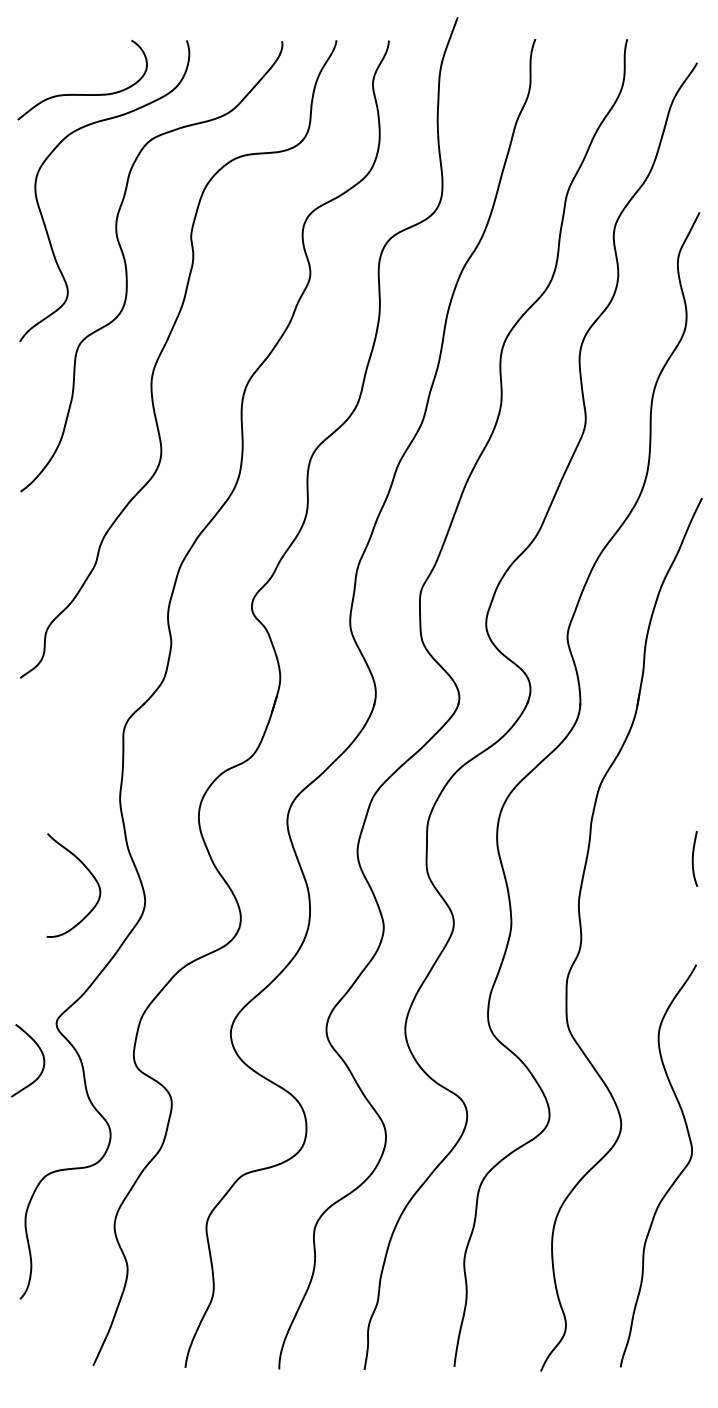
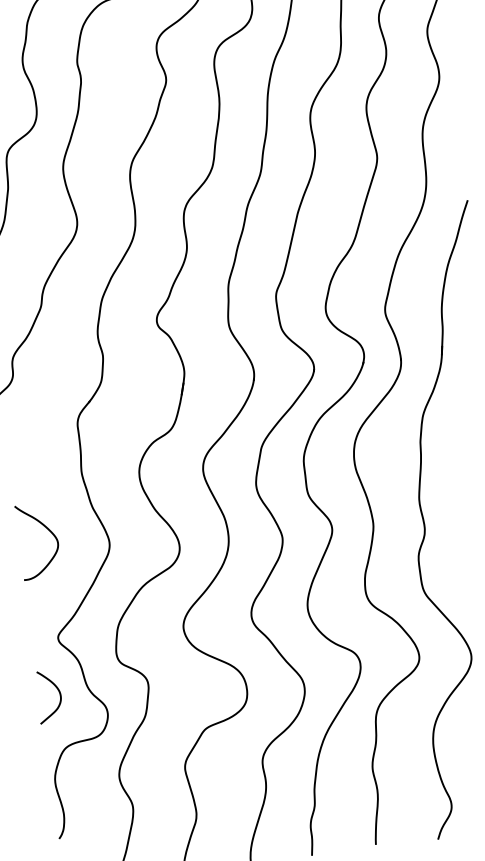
curve: (90, 874) -> (49, 531), moved
curve: (42, 1057) -> (59, 692), moved

